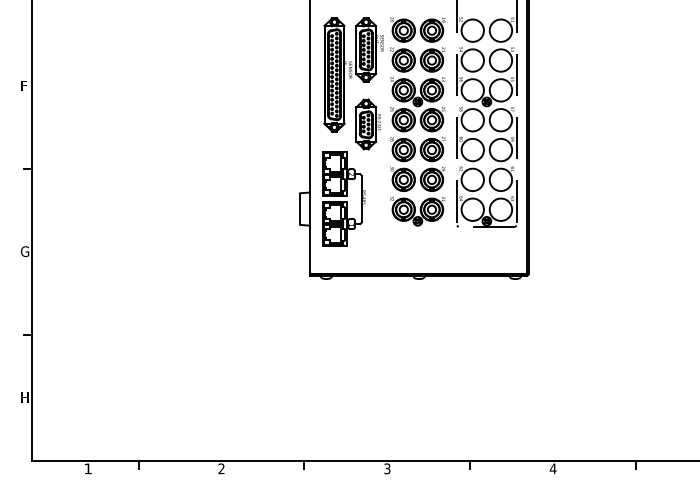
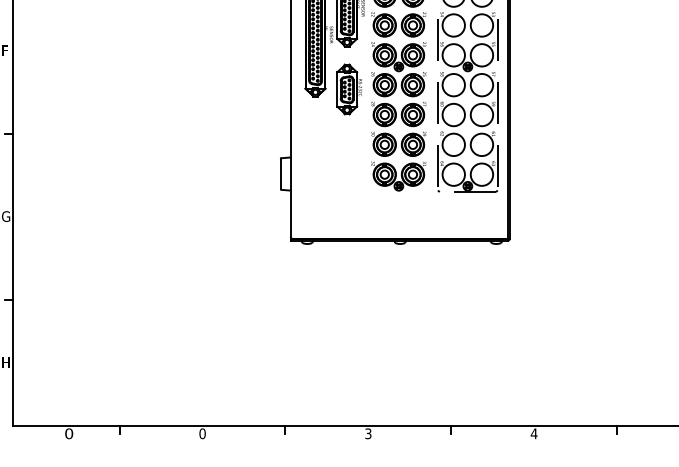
part: (343, 198) -> (324, 163), removed
text: (88, 468) -> (69, 433), 1 -> 0
text: (221, 468) -> (202, 433), 2 -> 0

